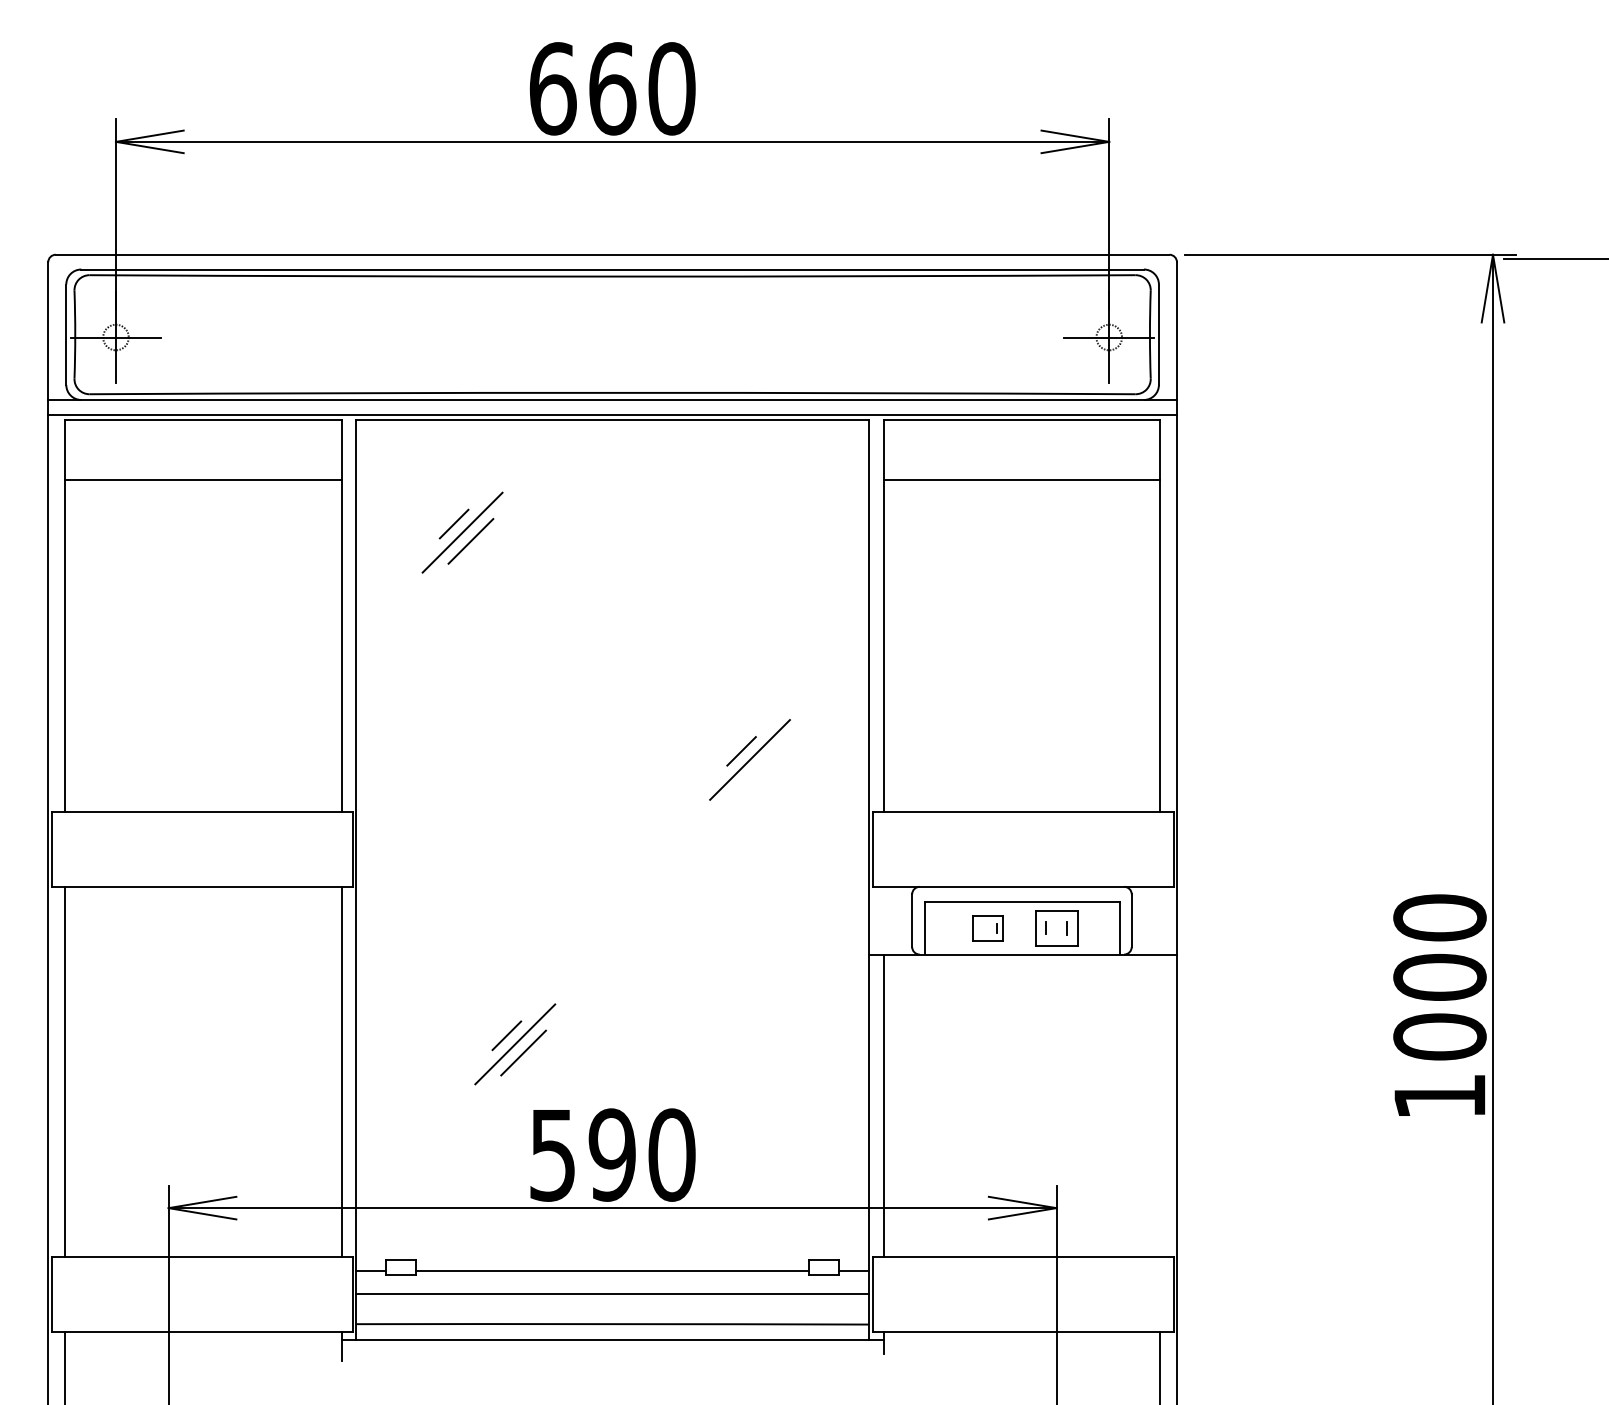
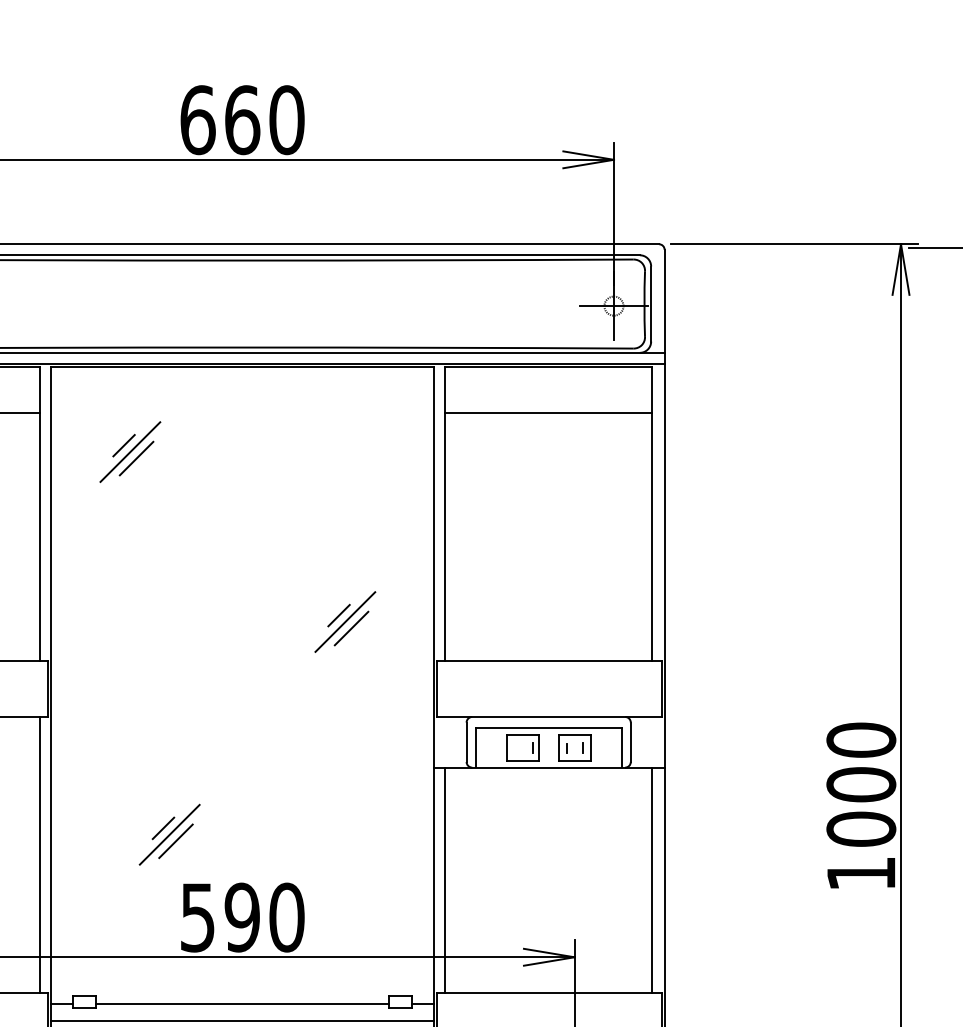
line: (758, 768) -> (351, 628), added
part: (987, 928) -> (522, 748), size x1.43
line: (1160, 1105) -> (652, 880), added

